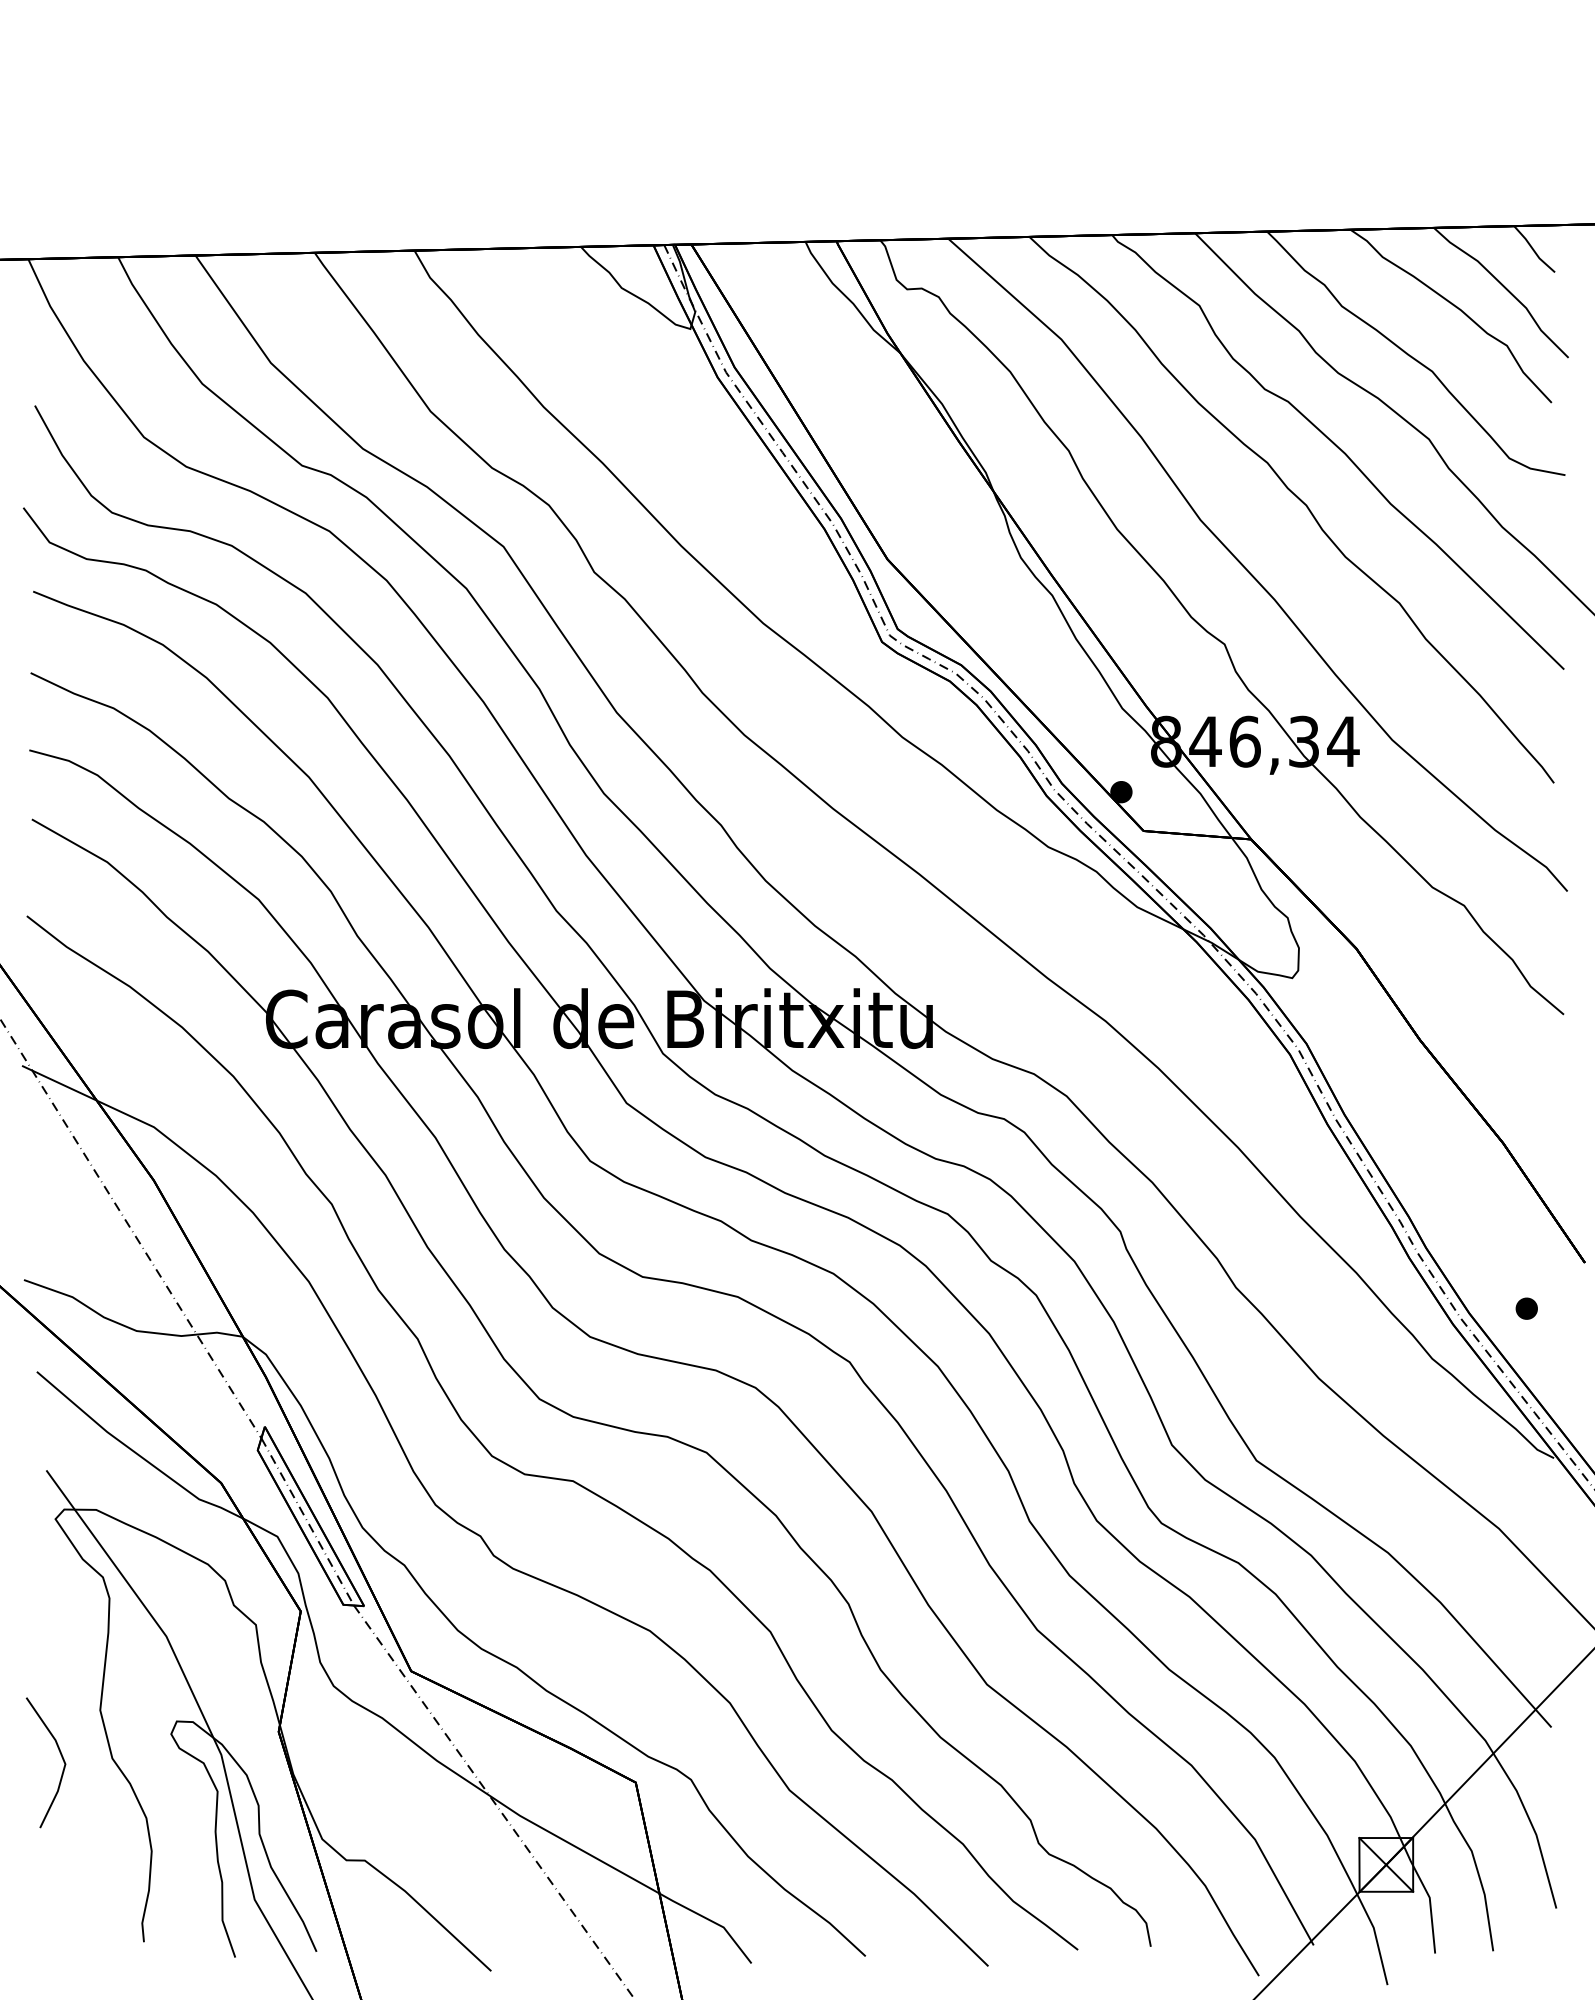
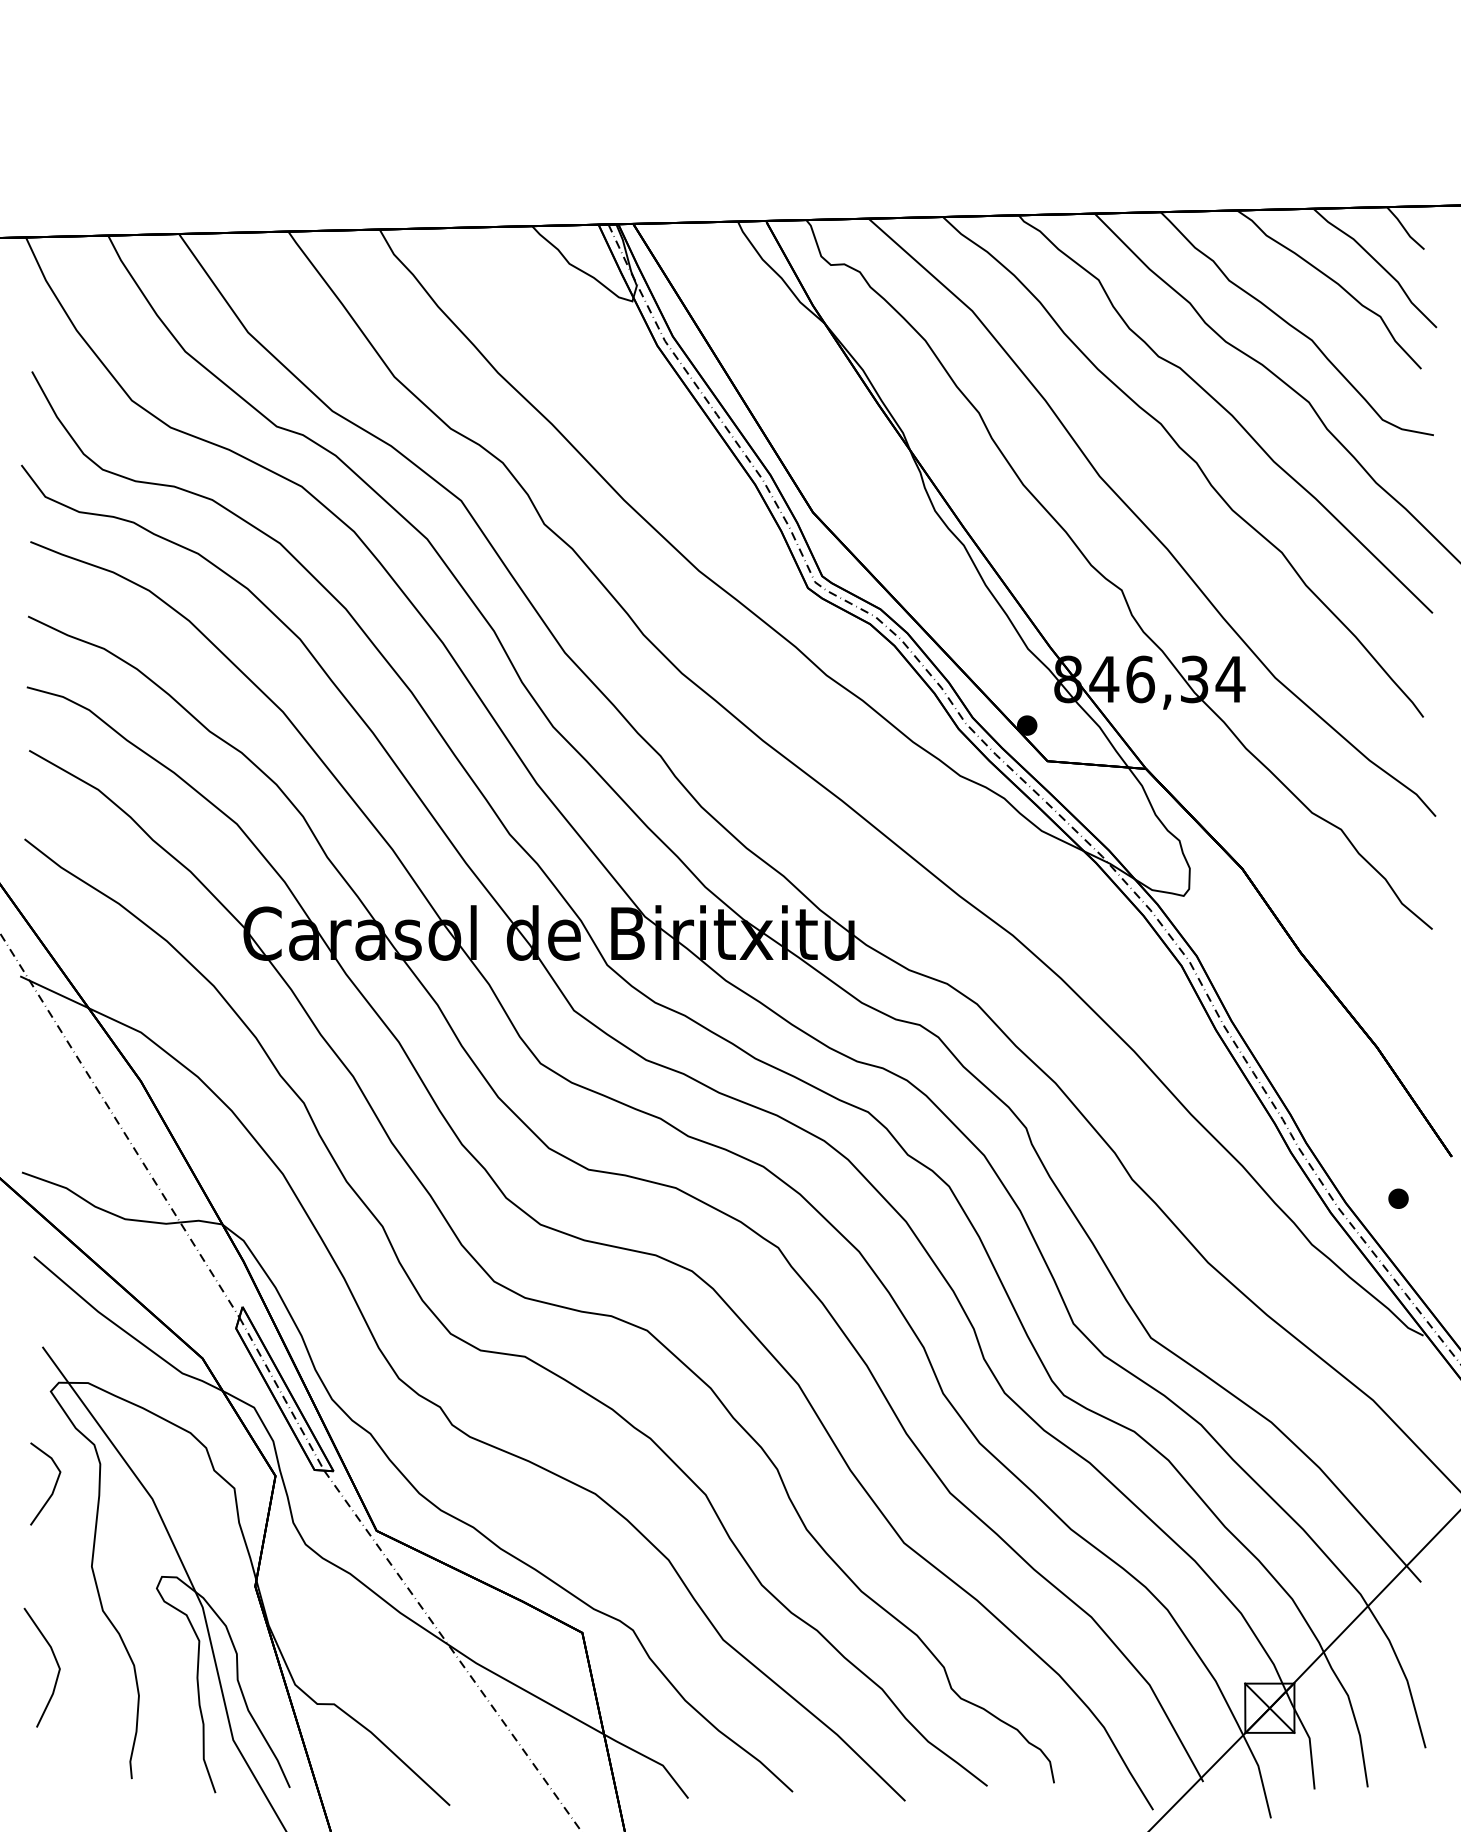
line: (58, 1623) -> (53, 1487), added
line: (60, 1756) -> (55, 1661), moved

